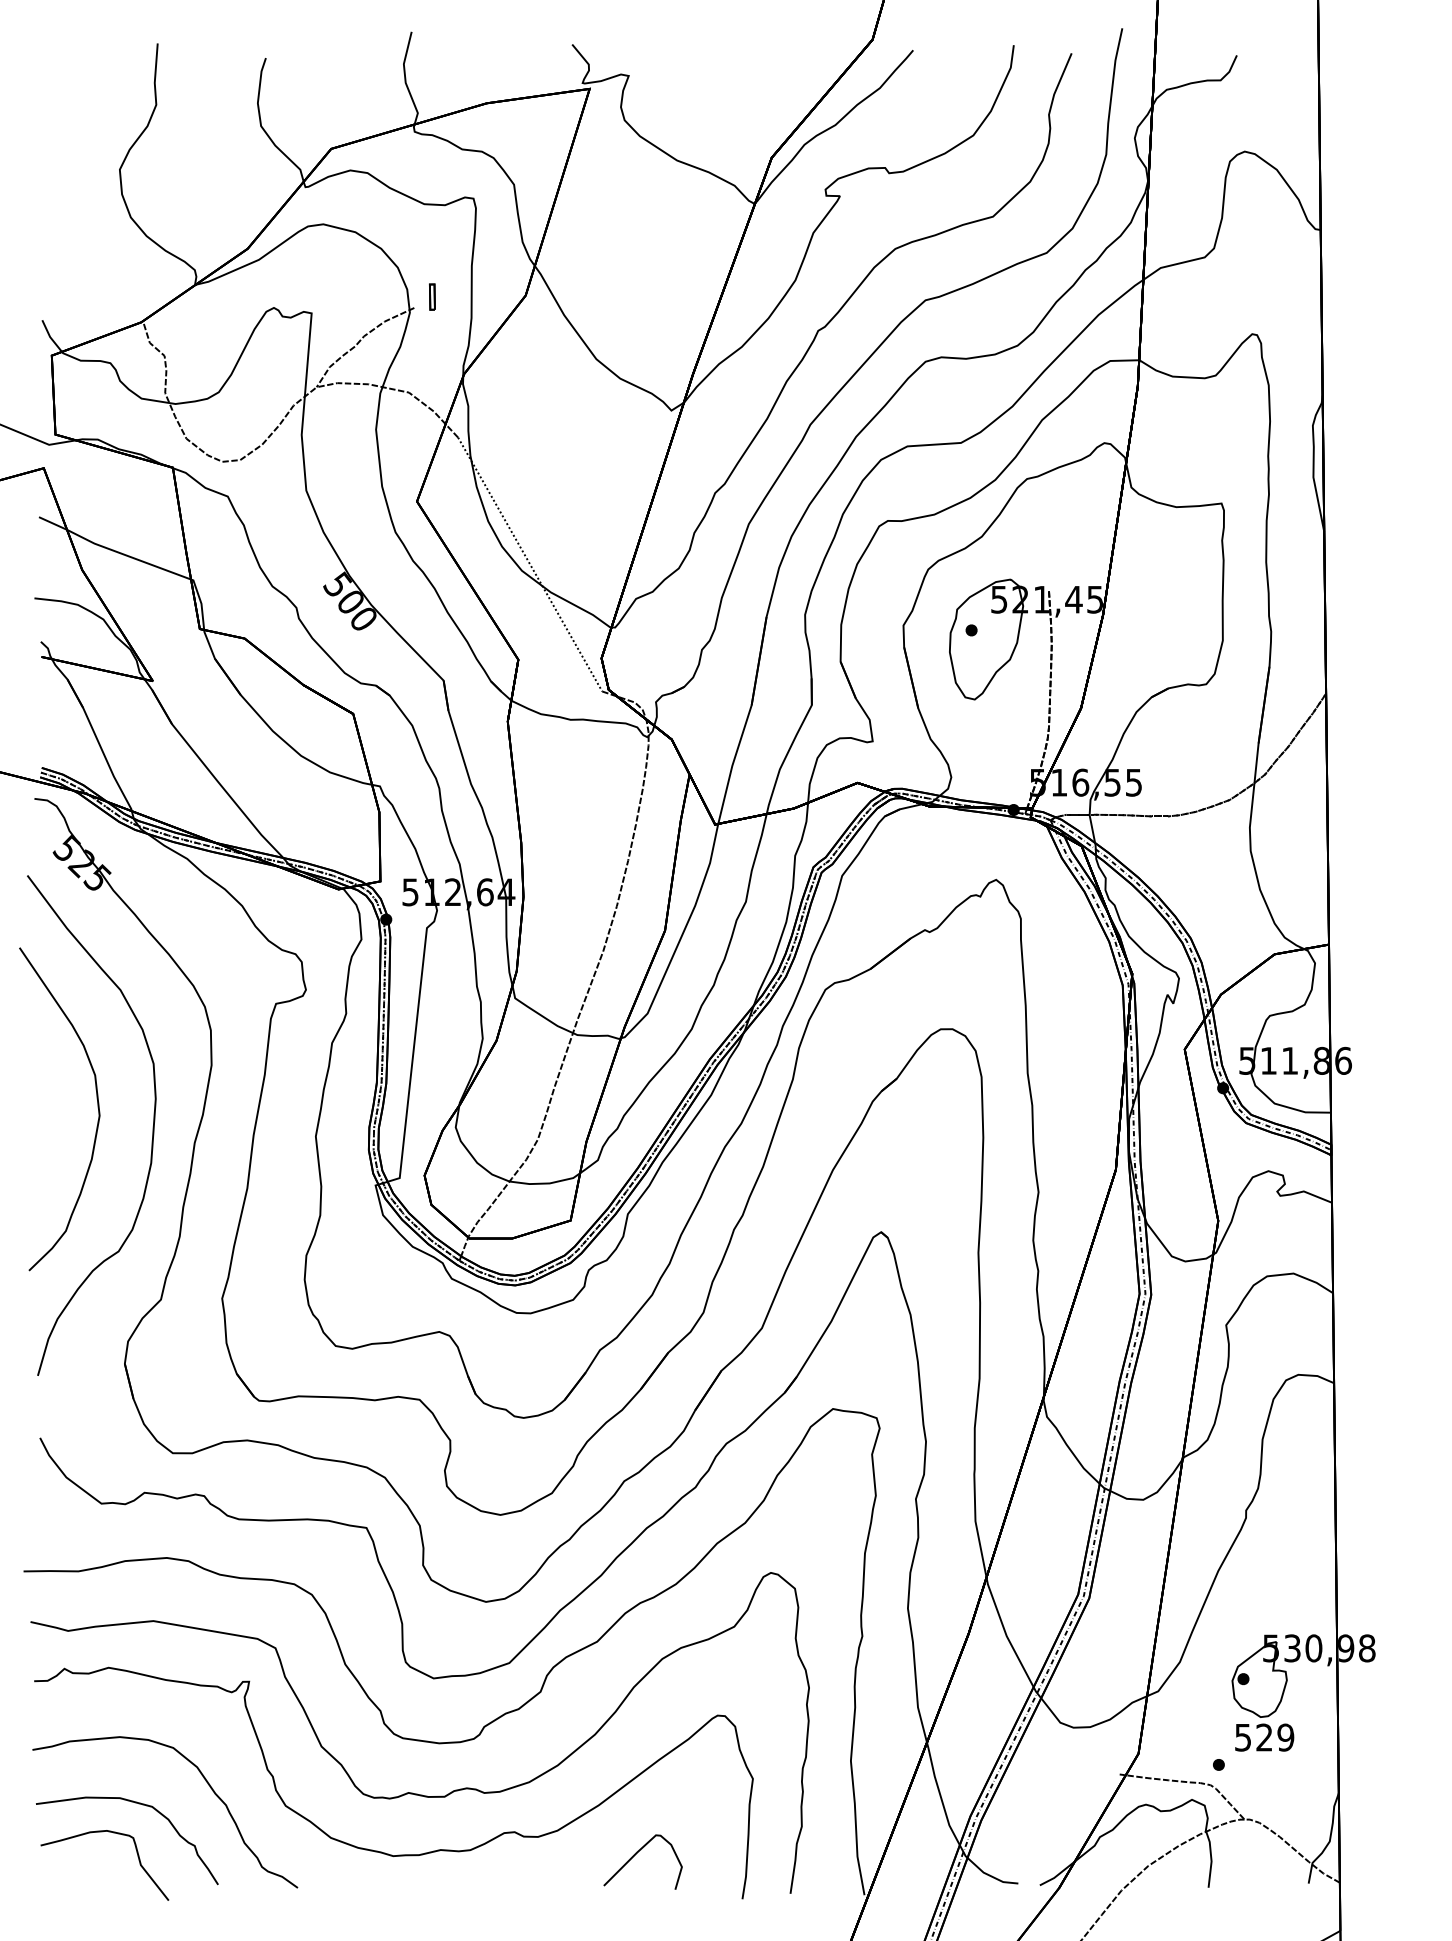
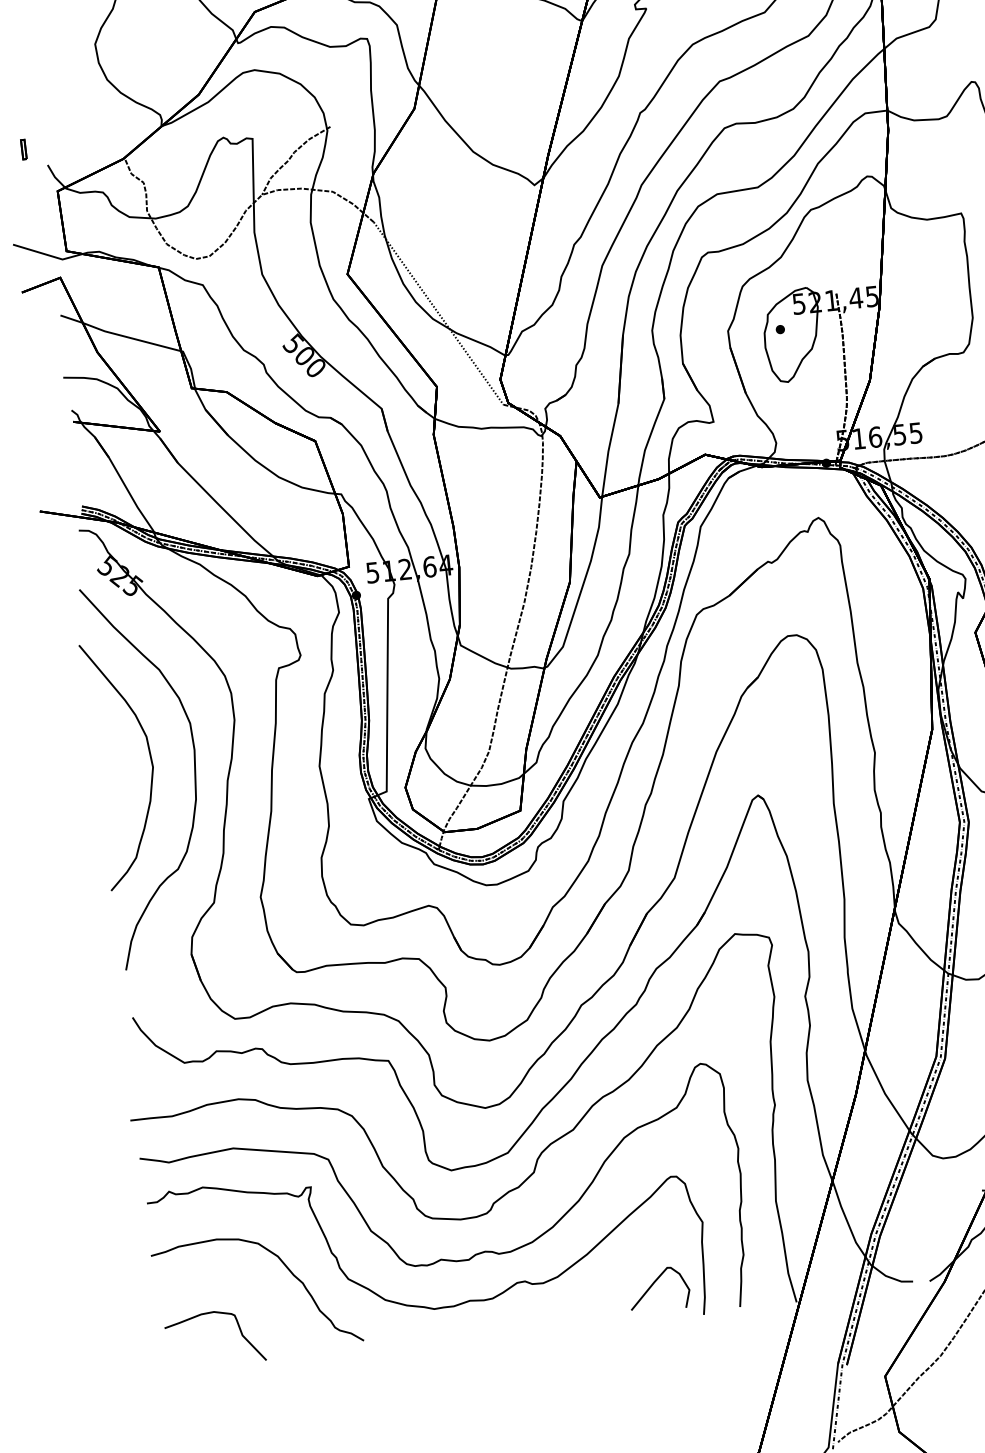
part: (432, 296) -> (23, 149), moved
curve: (138, 1804) -> (236, 1289), removed
curve: (636, 1854) -> (653, 1283), moved

